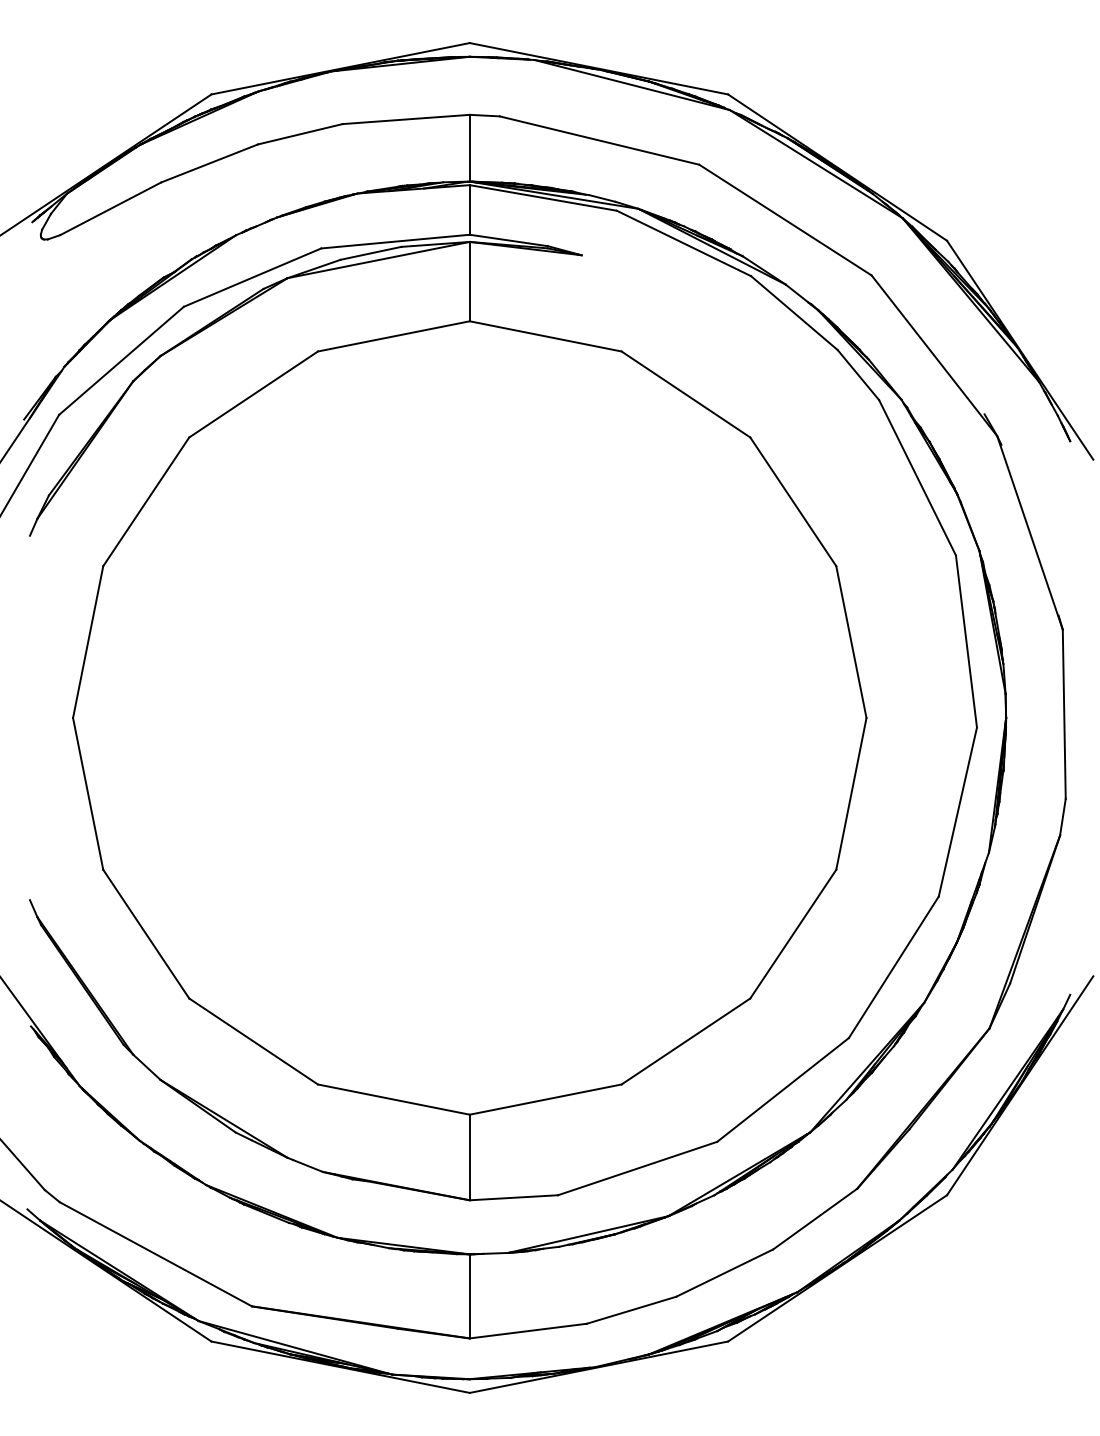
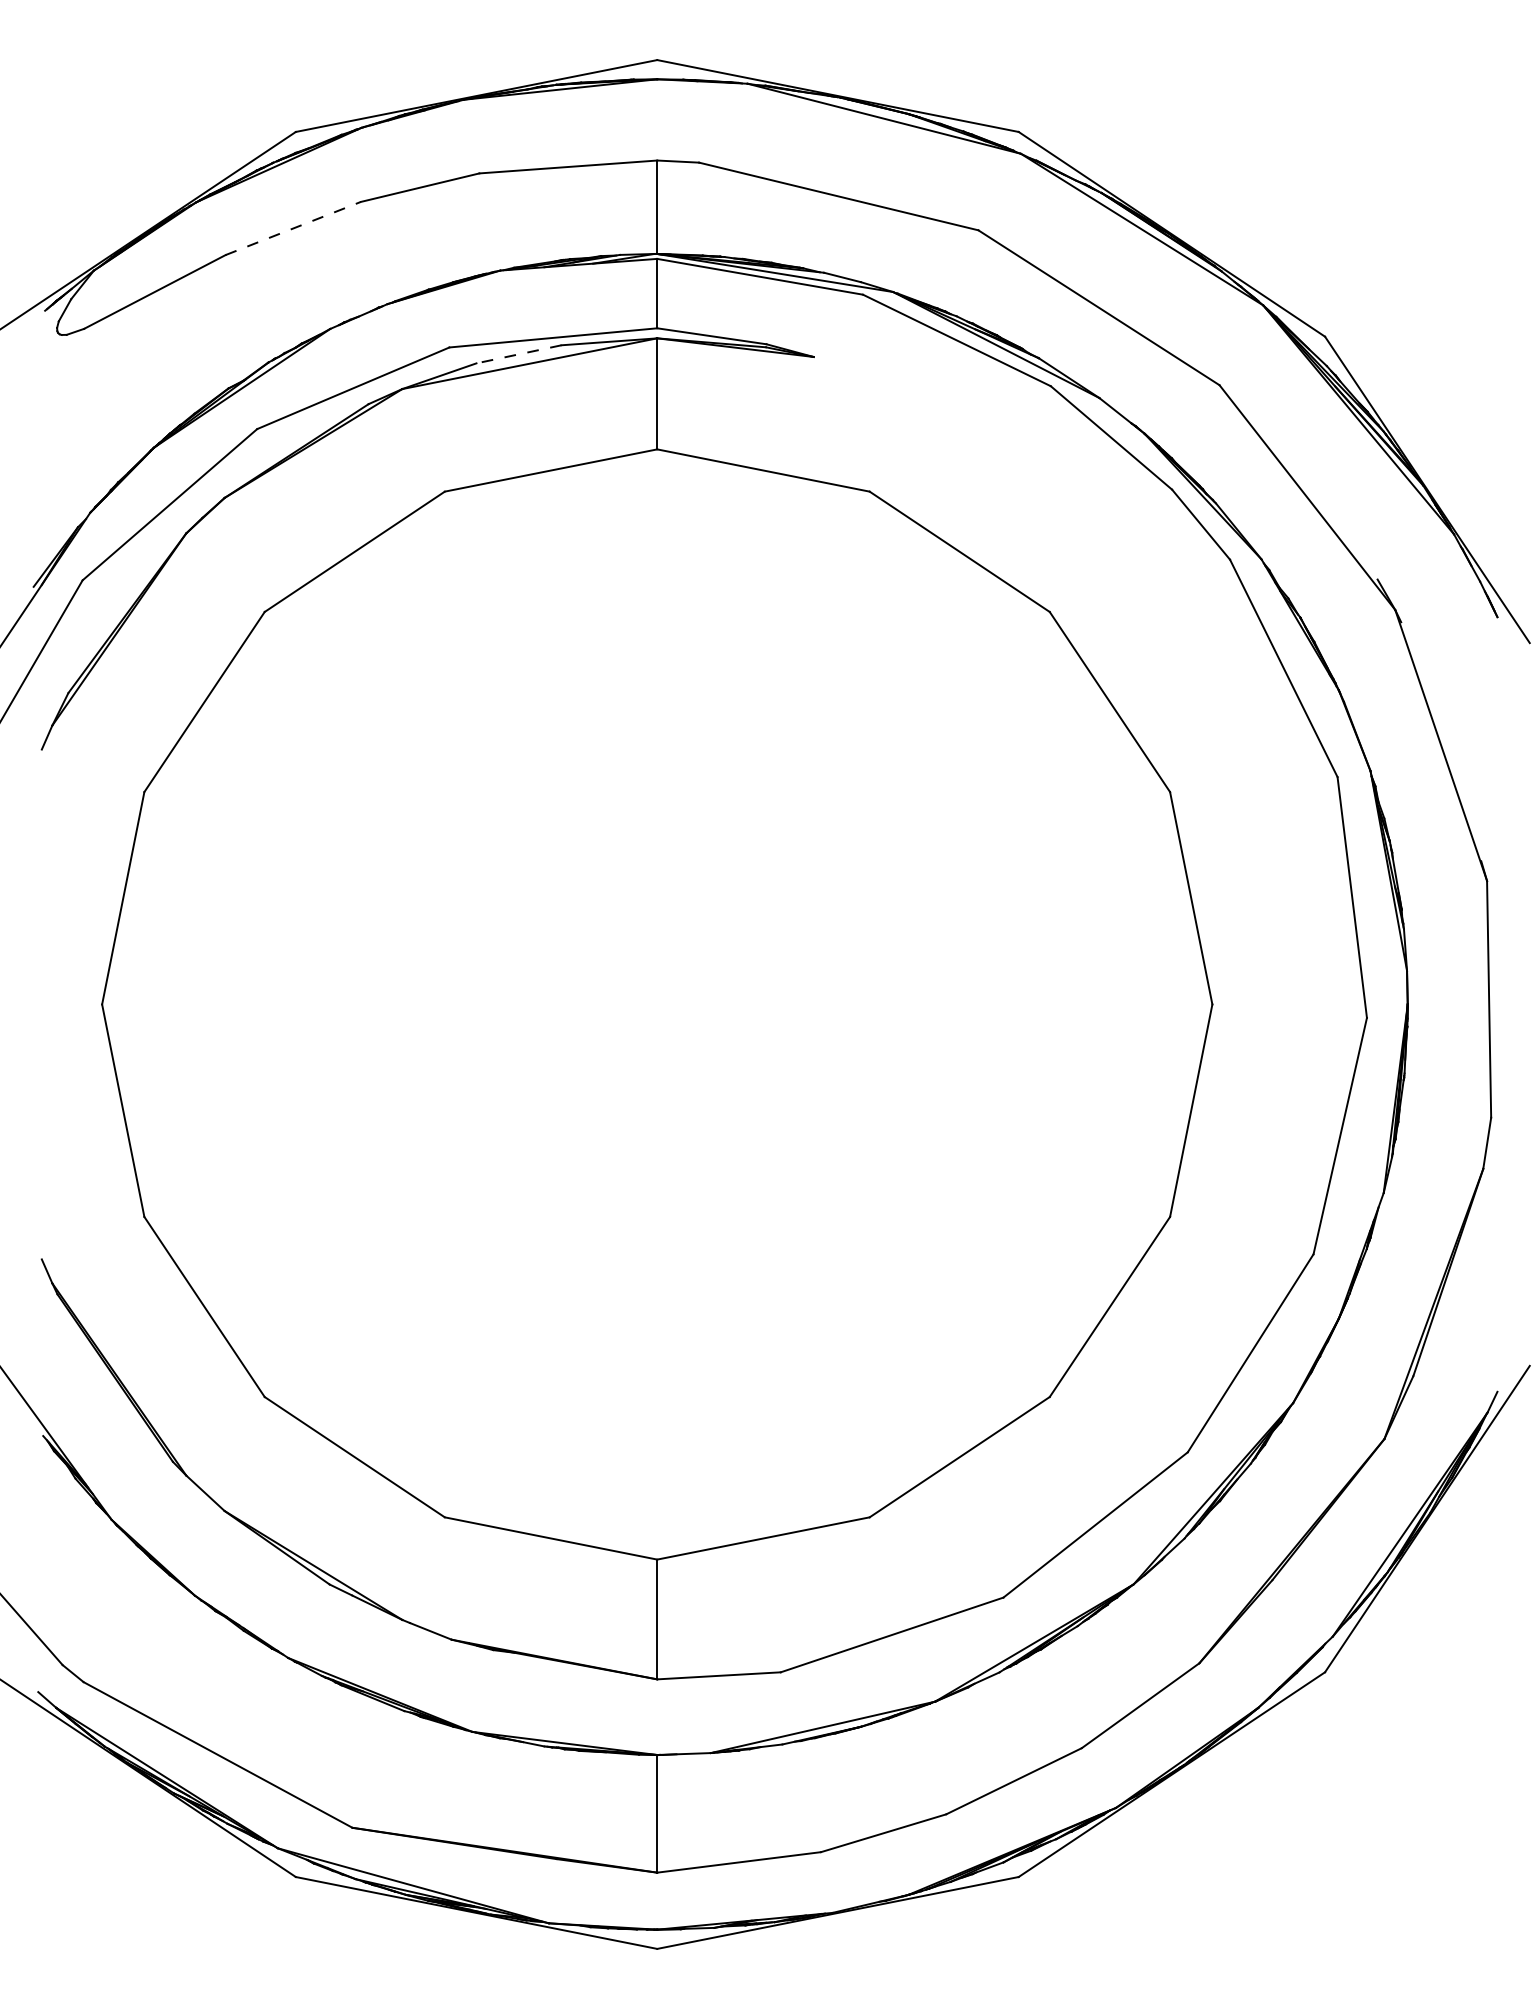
line: (209, 163) -> (293, 228), solid -> dashed
line: (370, 253) -> (518, 354), solid -> dashed

